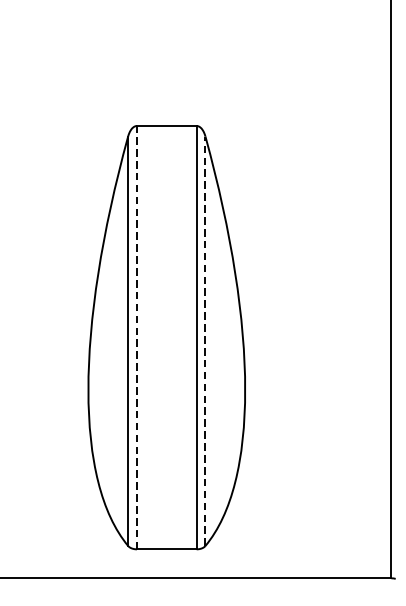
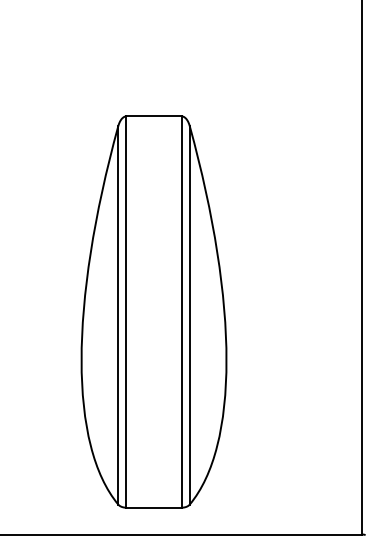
line: (137, 338) -> (126, 312), dashed -> solid
line: (205, 340) -> (189, 314), dashed -> solid

